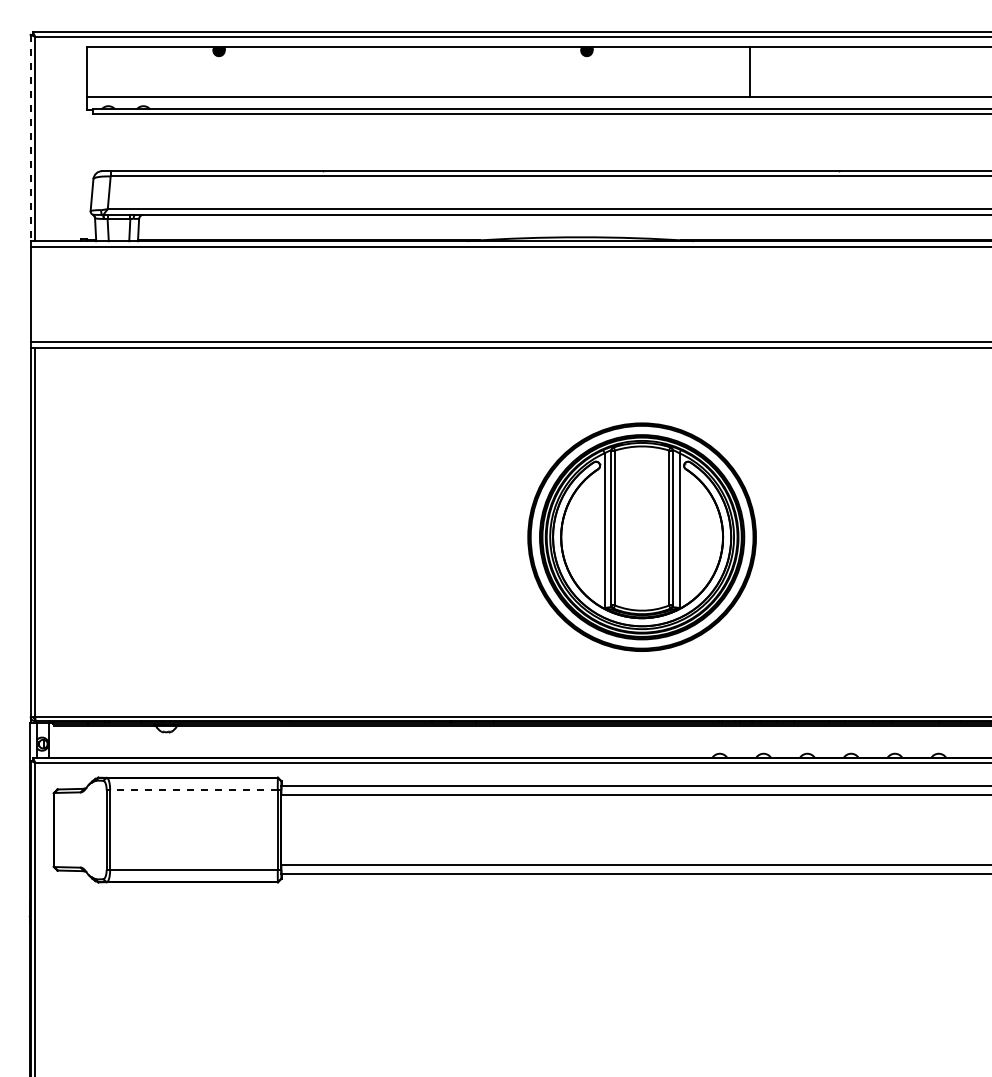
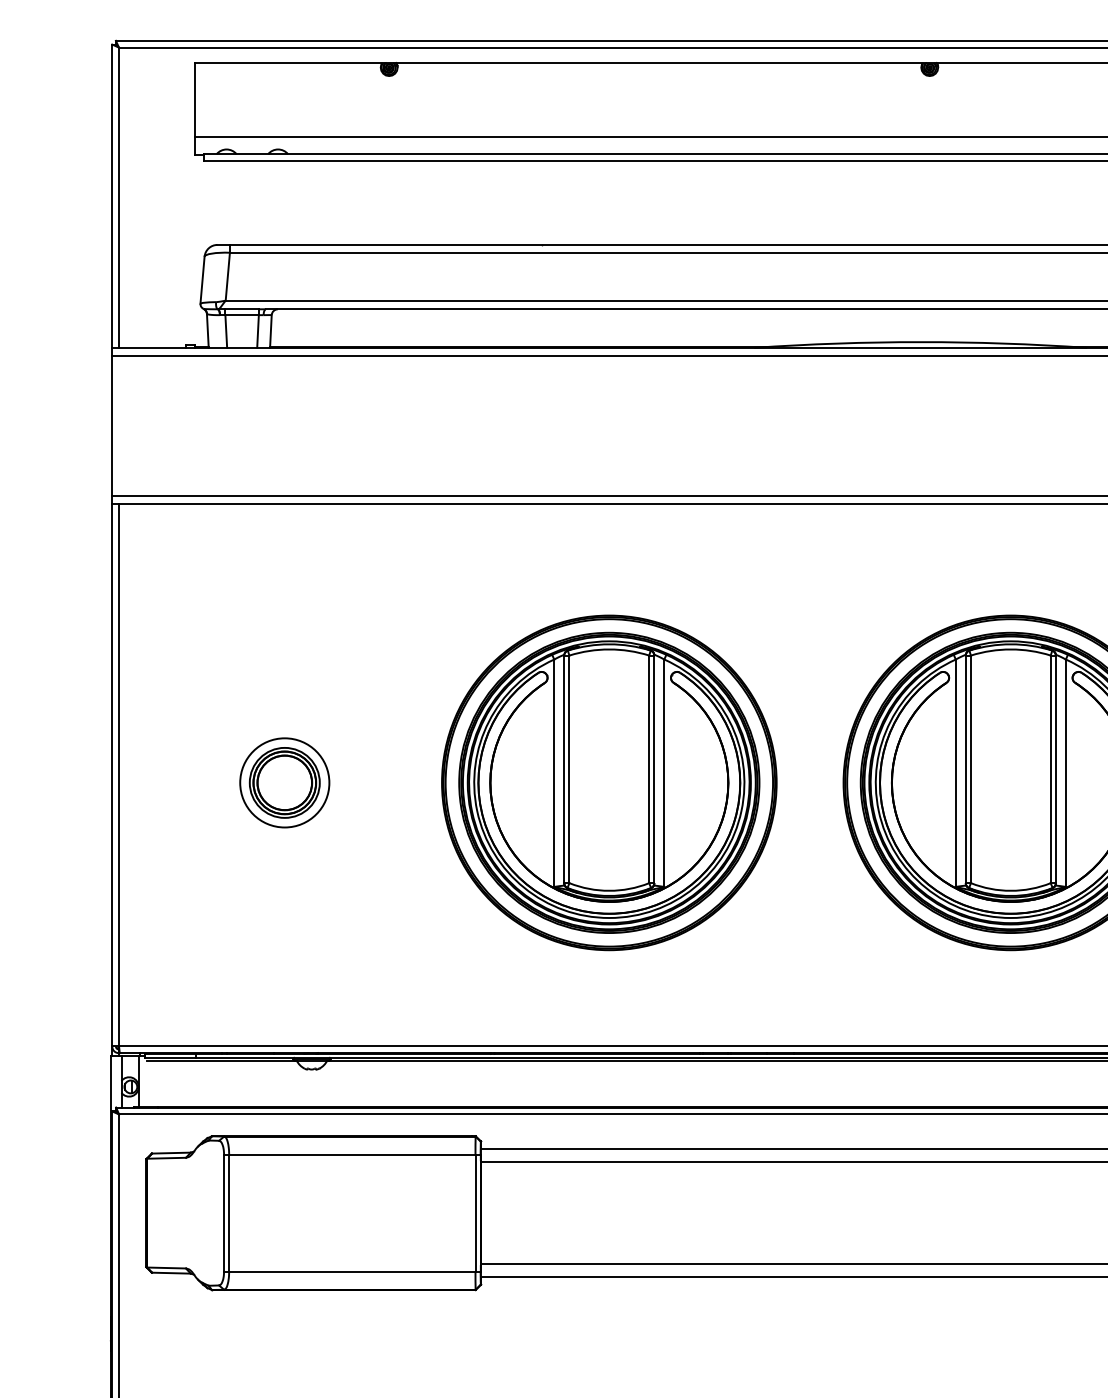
line: (30, 138) -> (112, 196), dashed -> solid
part: (368, 536) -> (608, 781), added
part: (147, 537) -> (284, 783), added
line: (193, 790) -> (351, 1155), dashed -> solid

